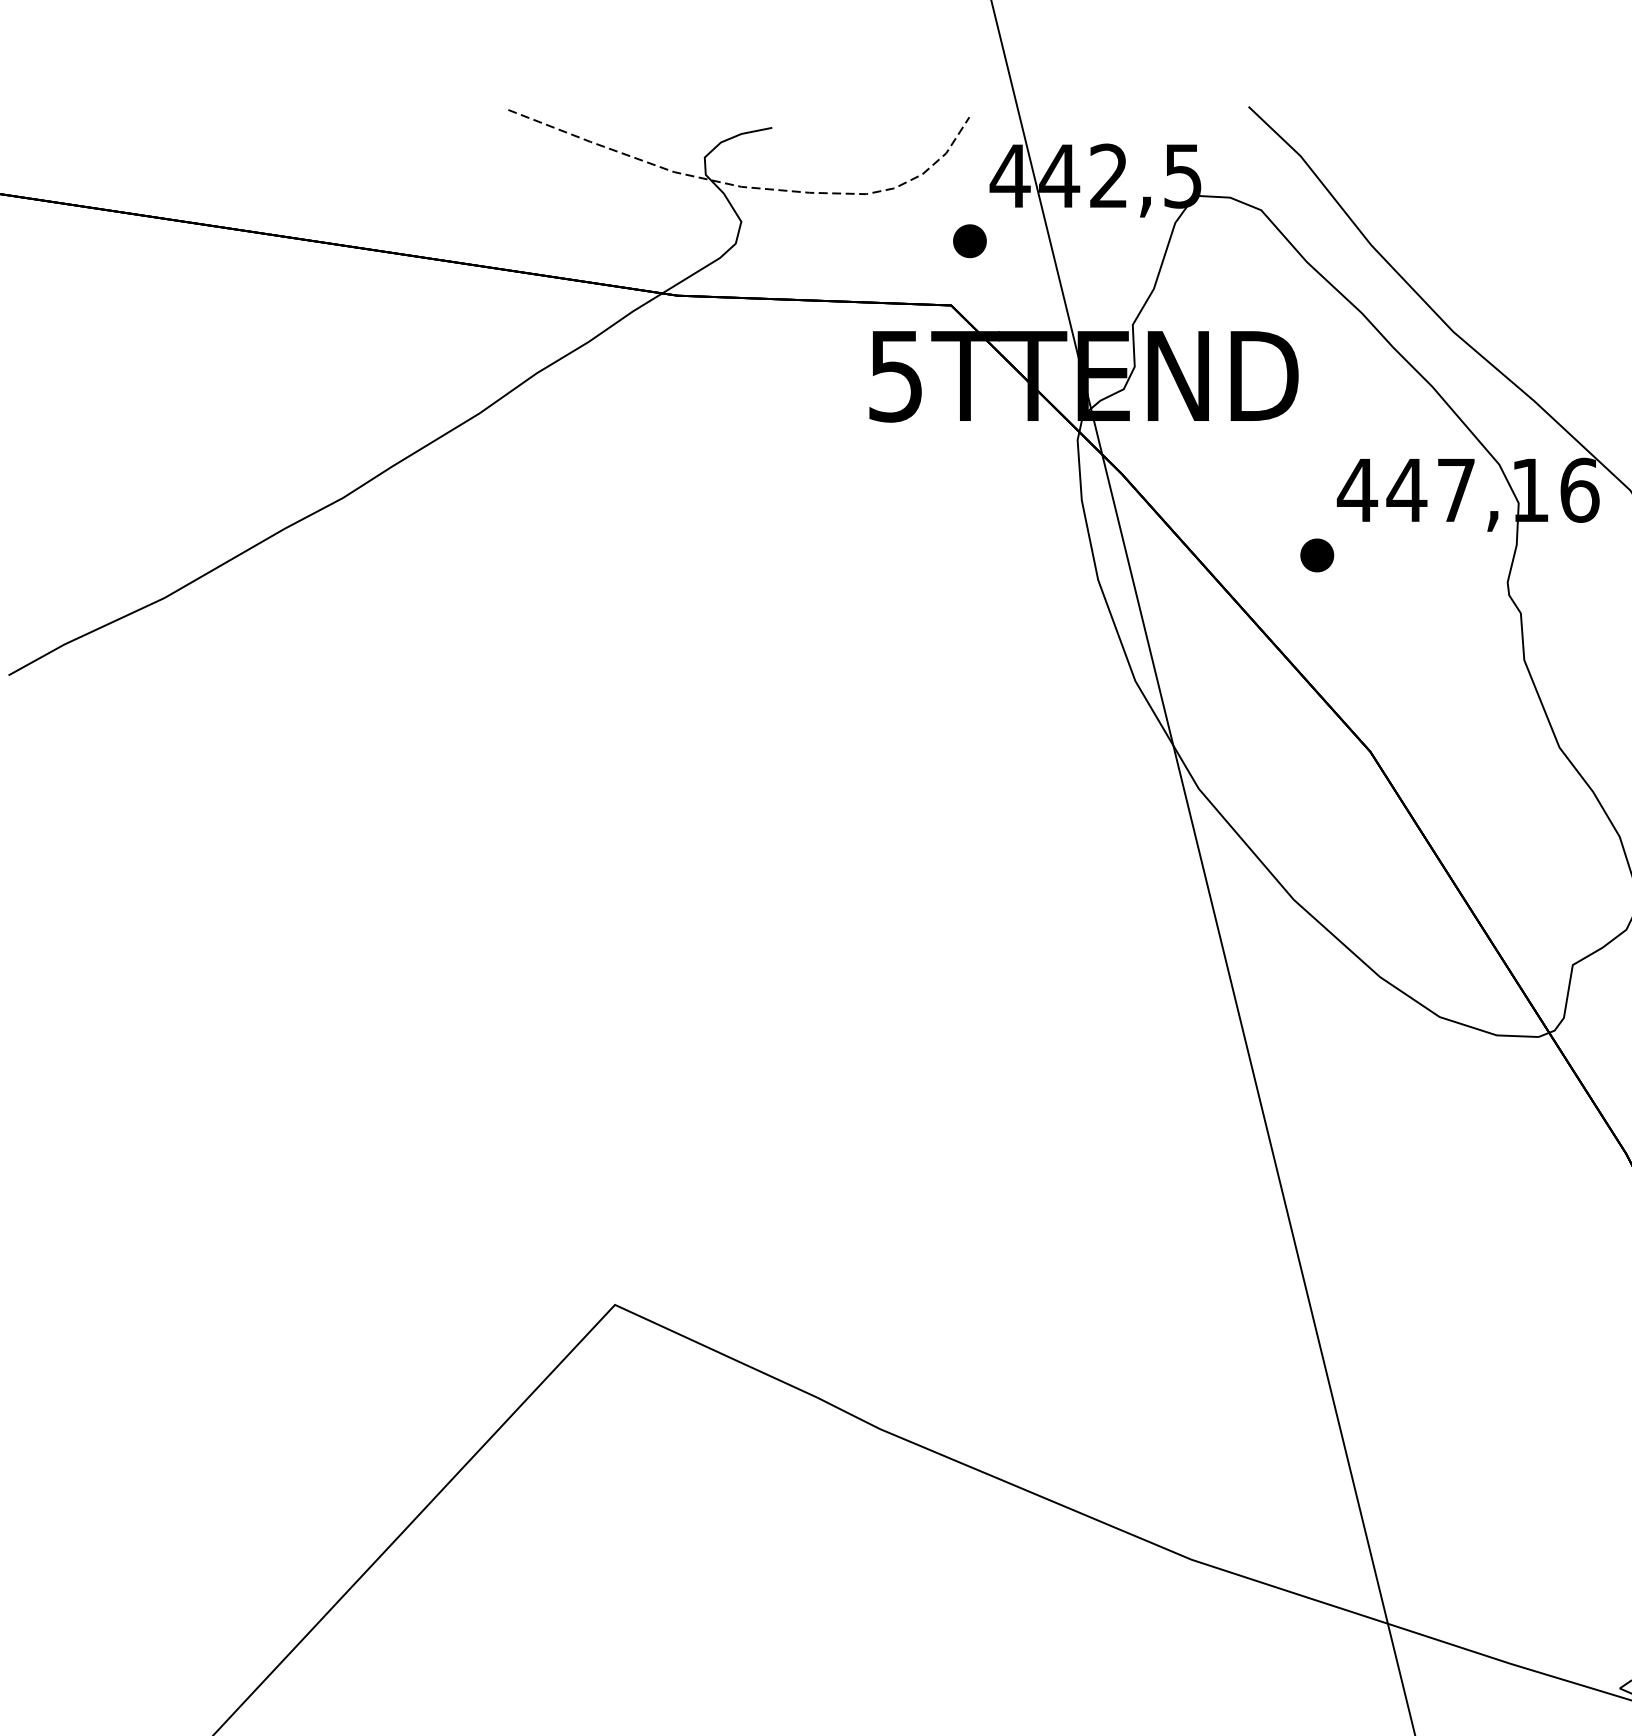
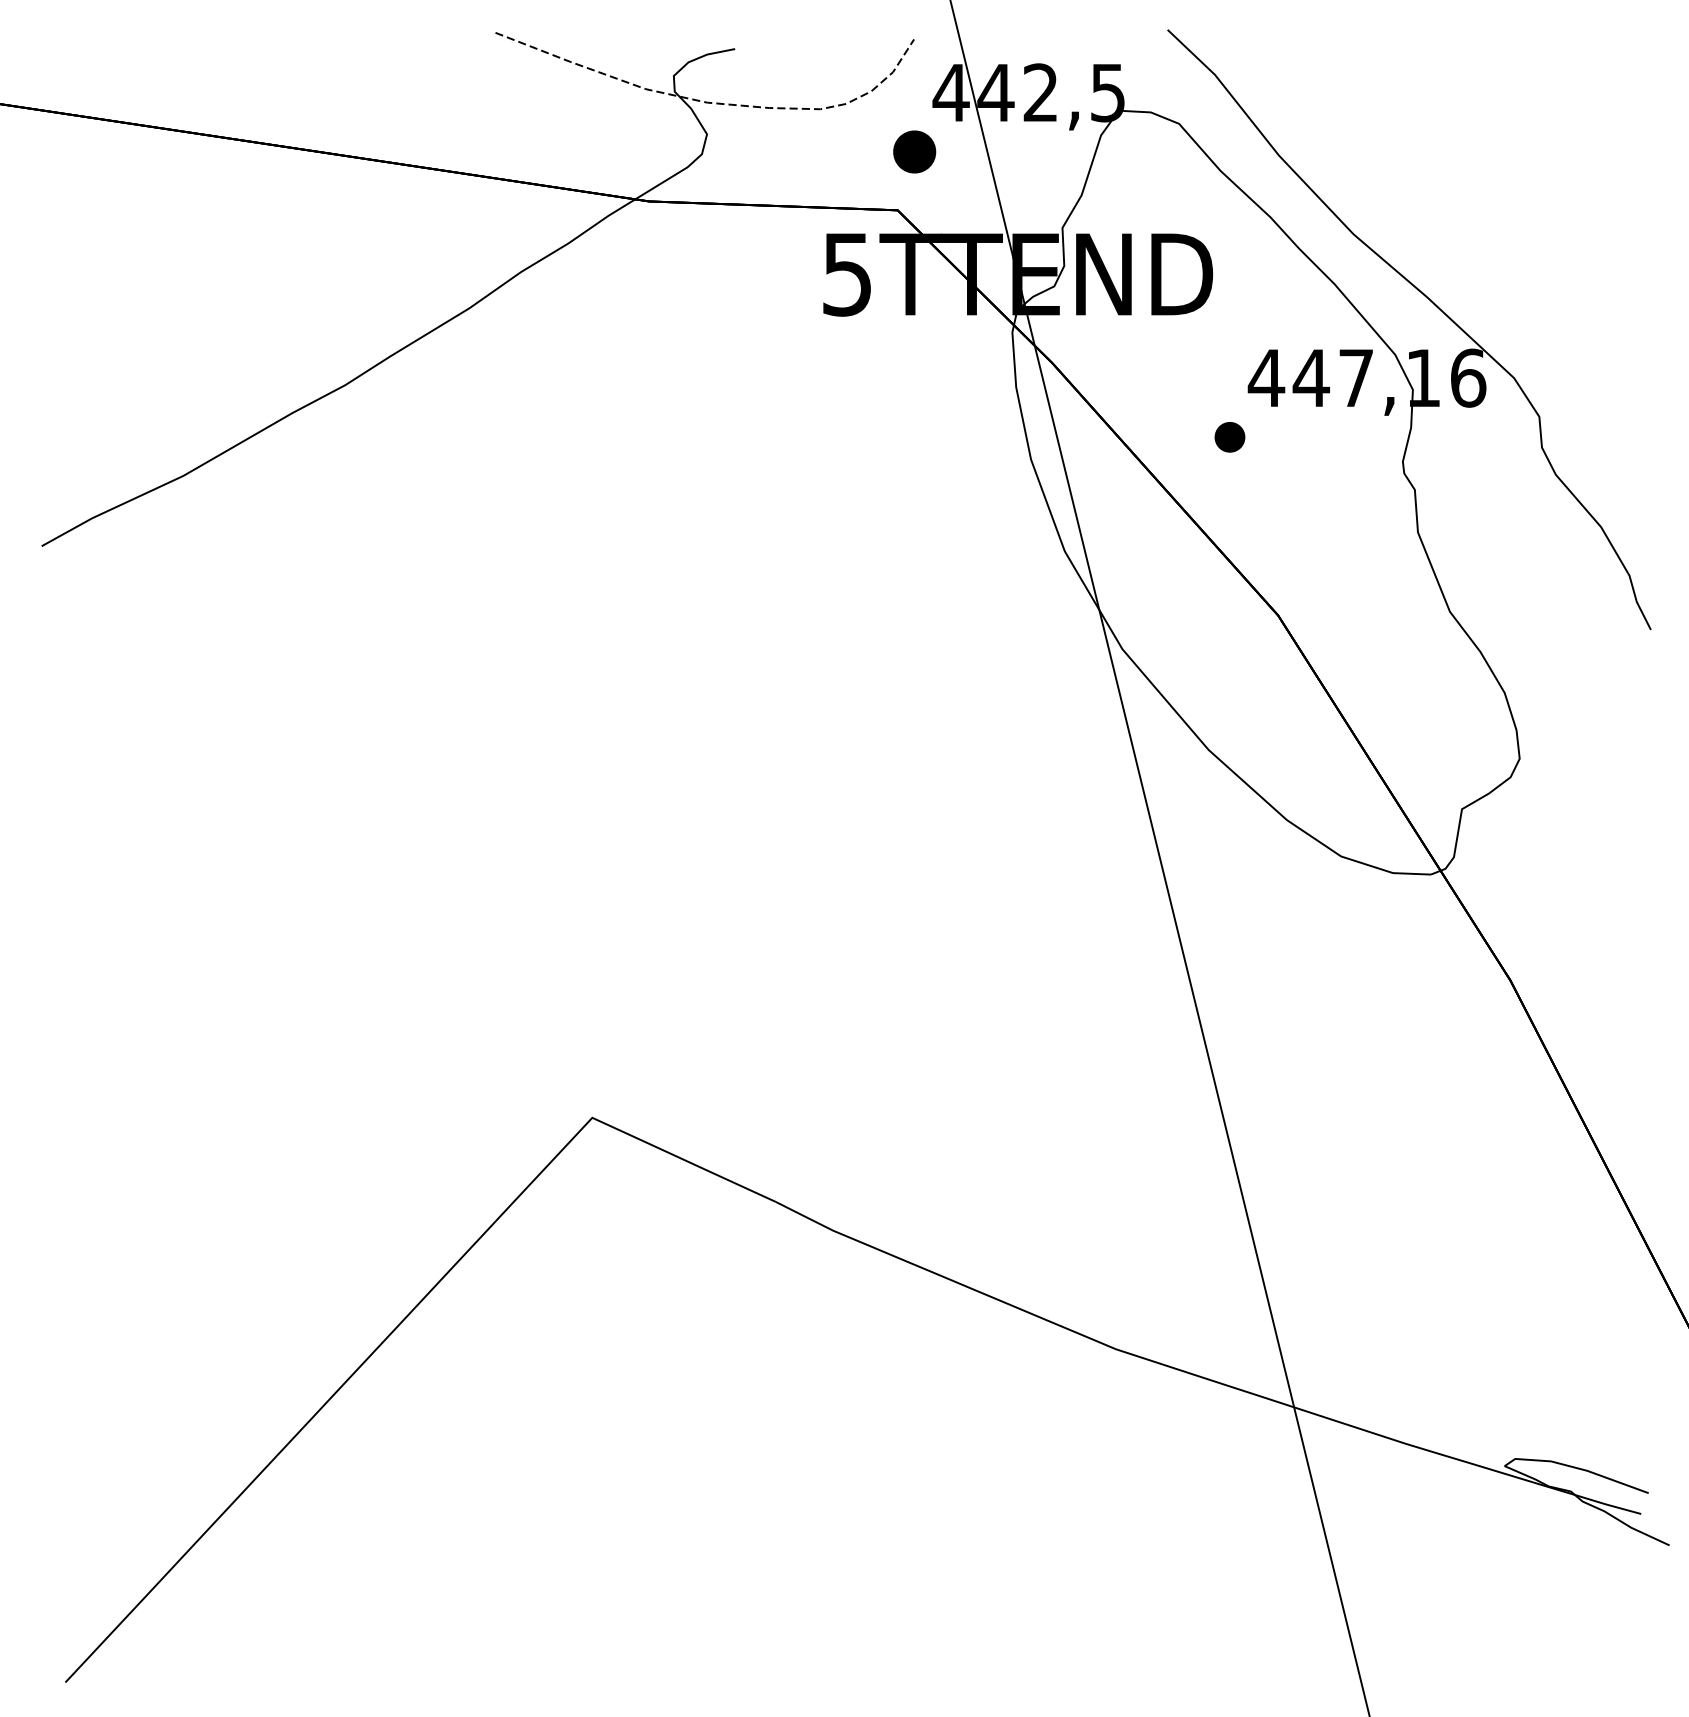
part: (969, 240) -> (914, 151), size x1.4

